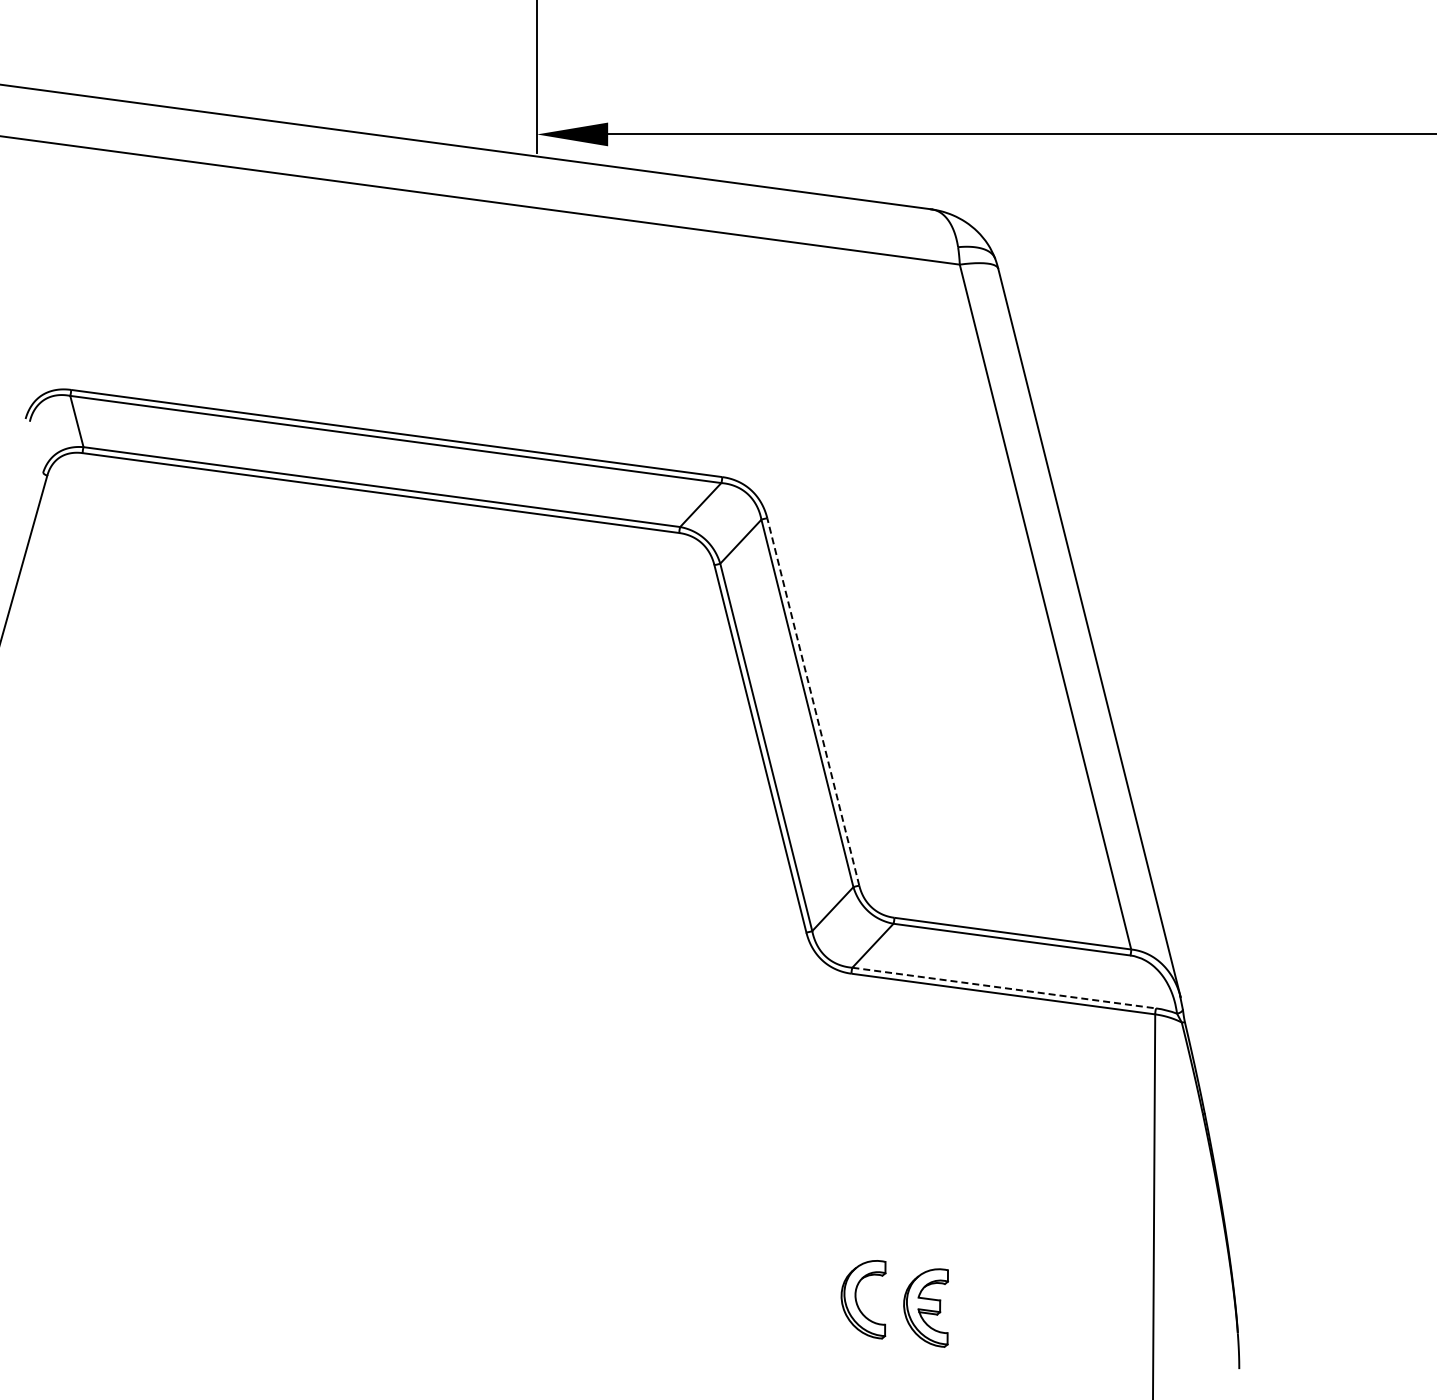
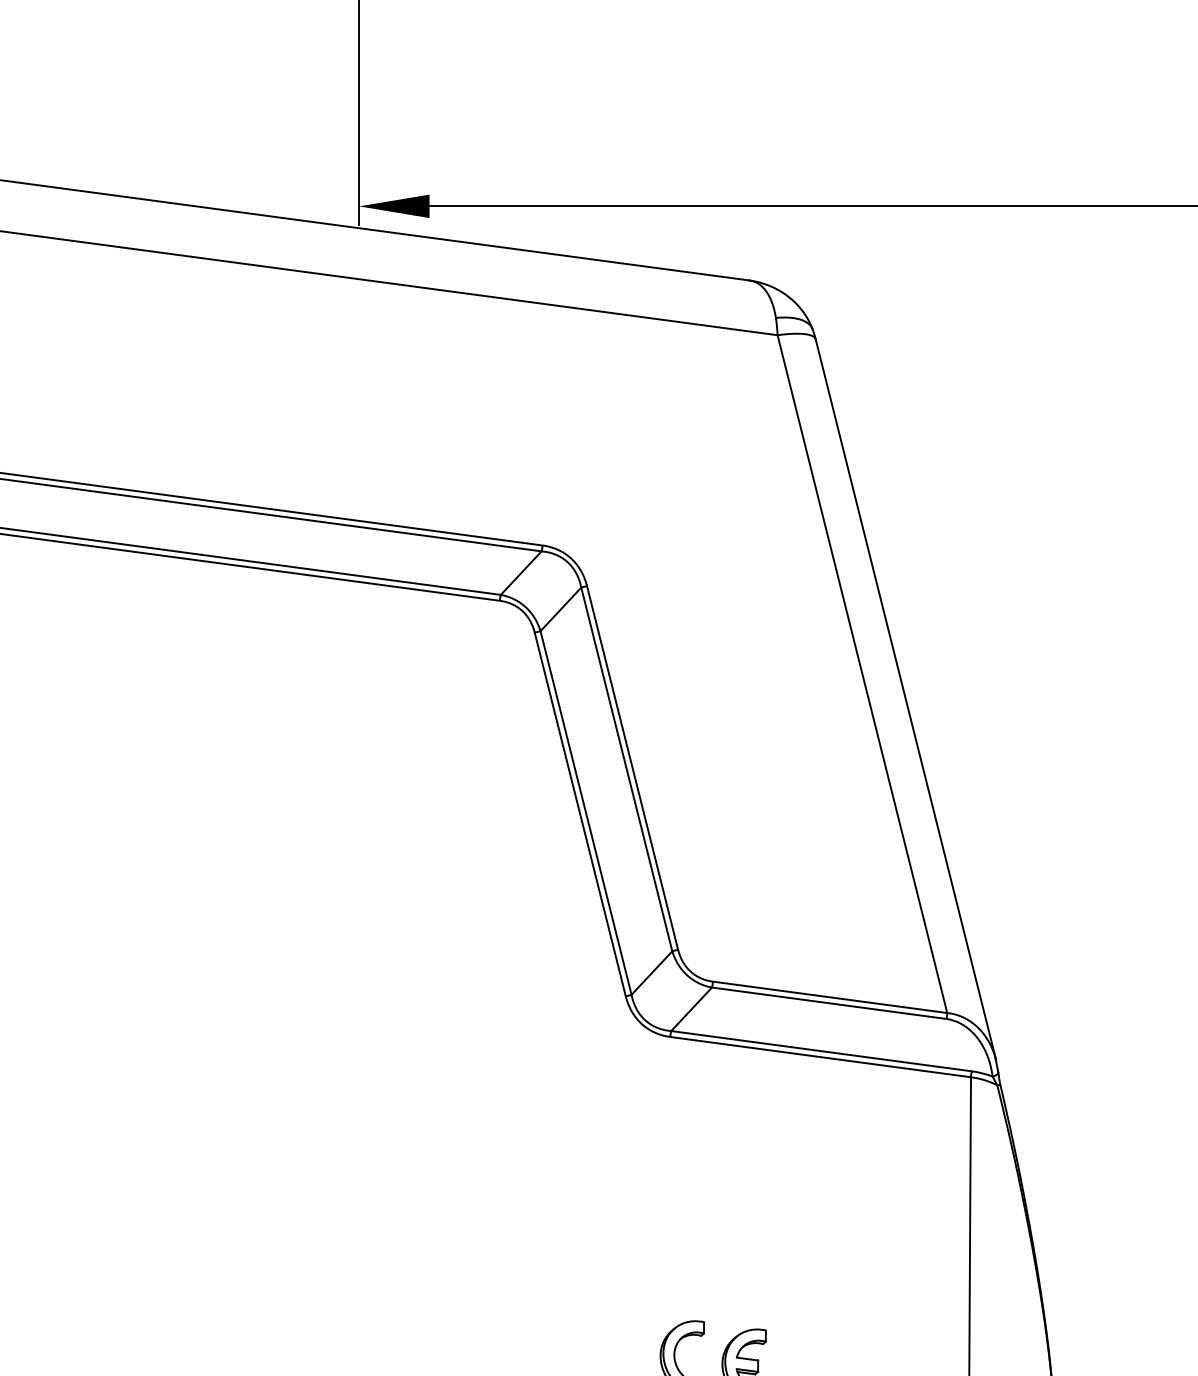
line: (813, 701) -> (632, 767), dashed -> solid
line: (1004, 988) -> (821, 1051), dashed -> solid

